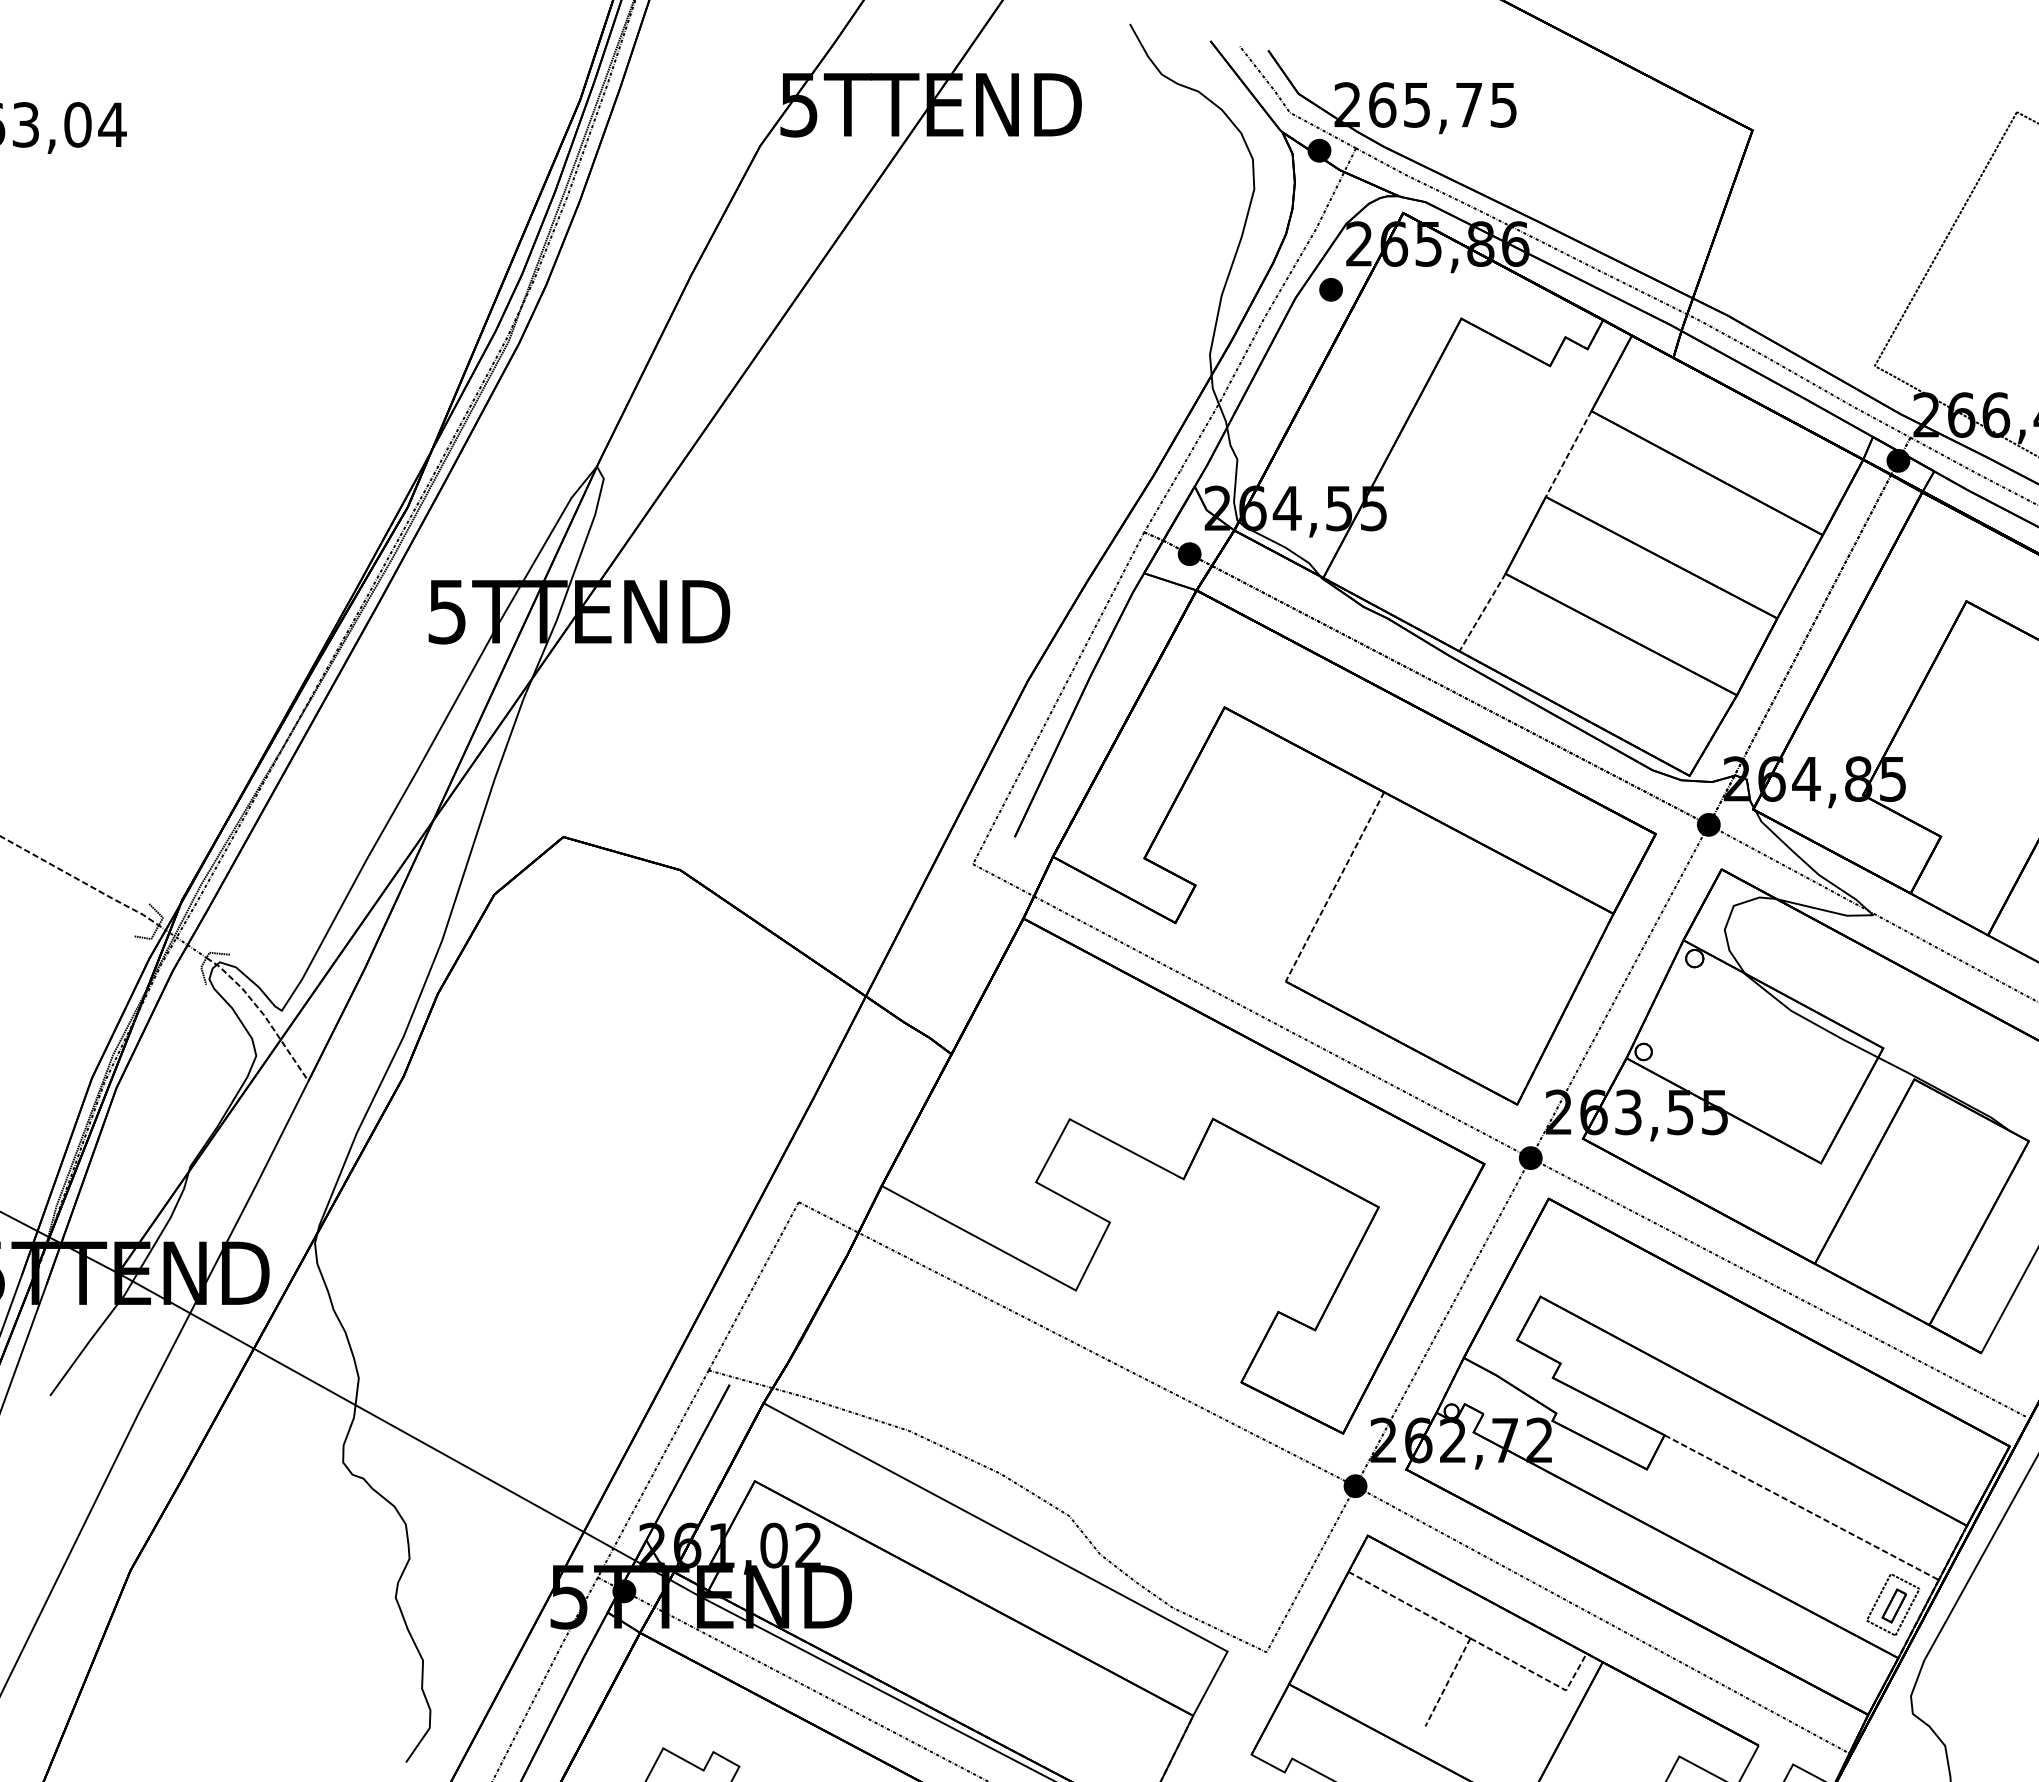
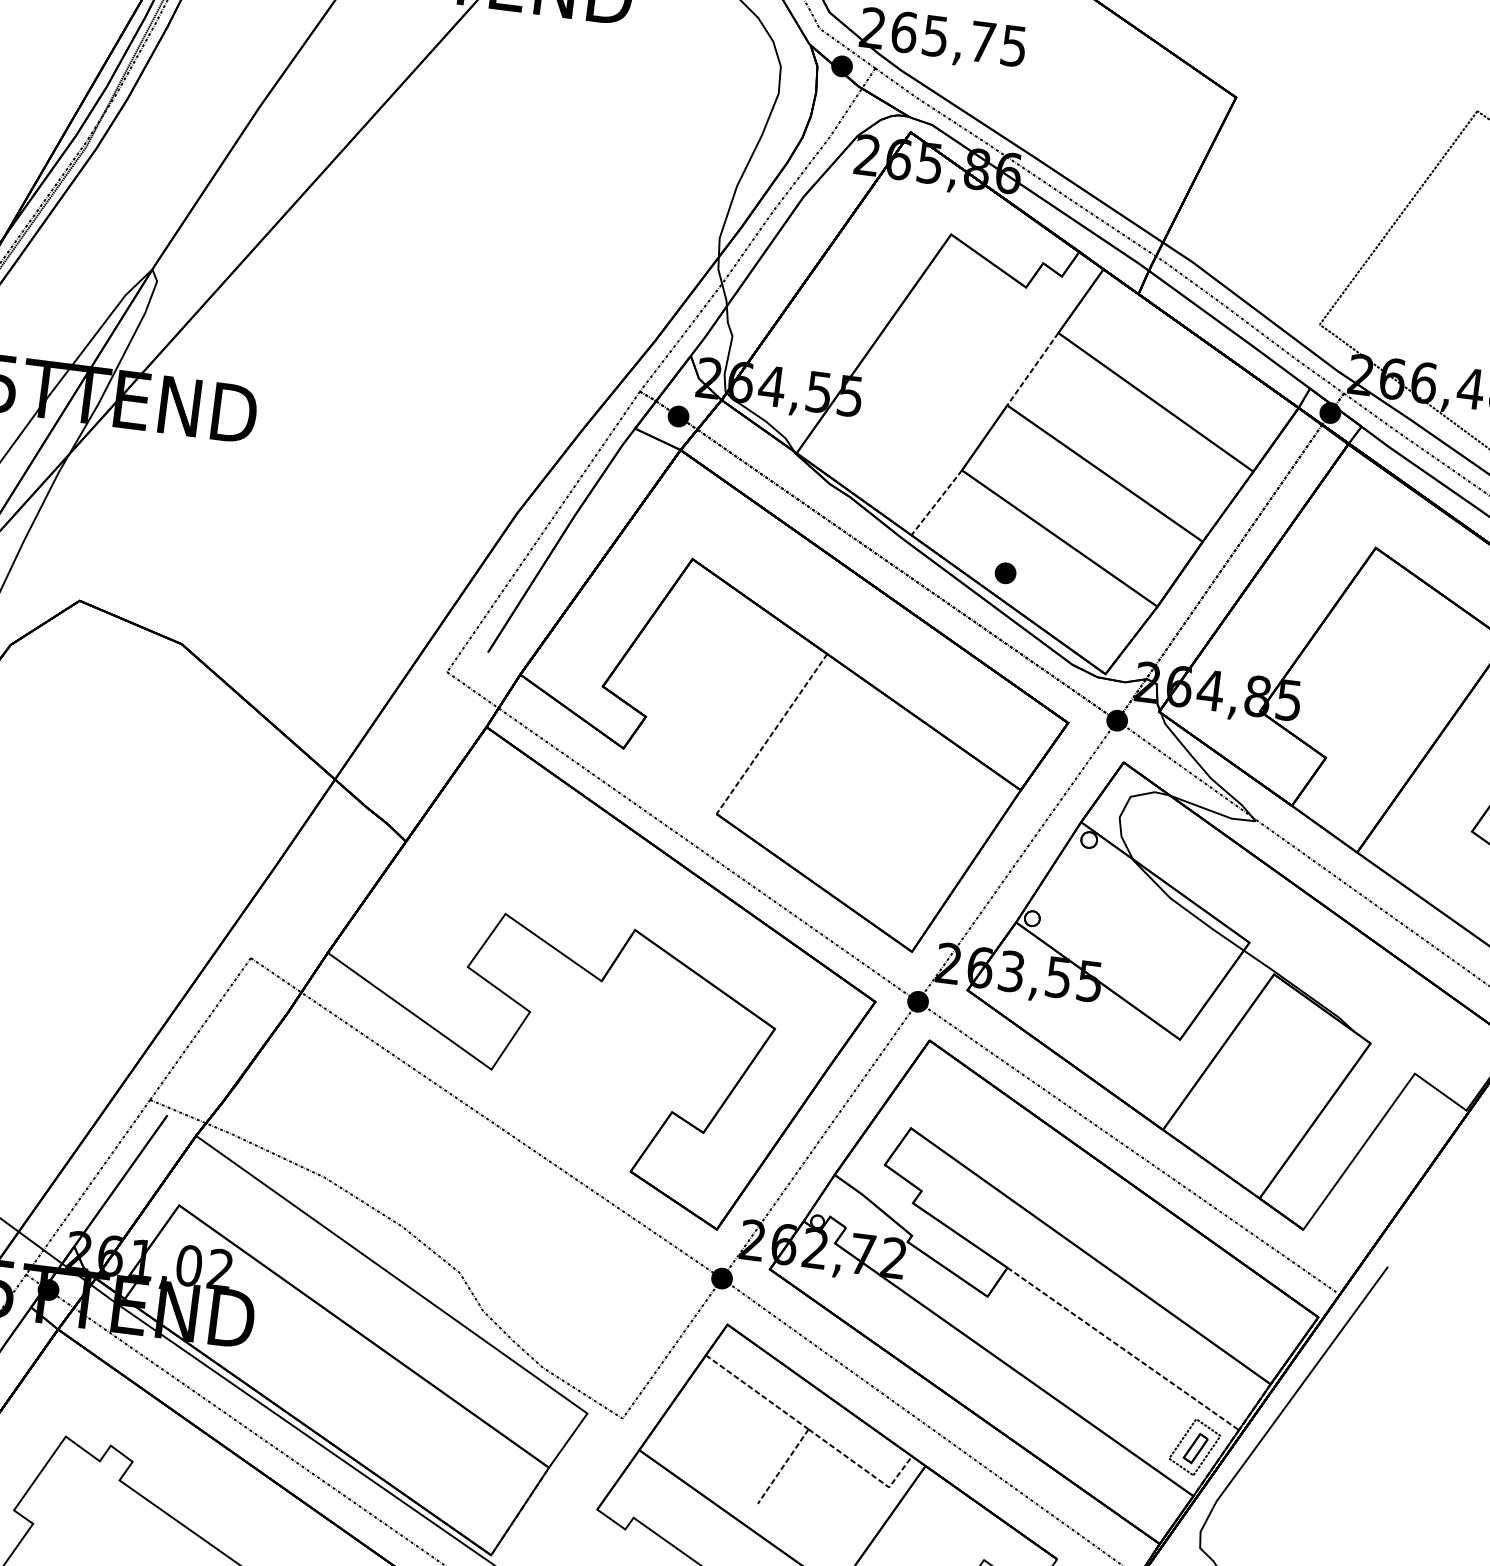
part: (1330, 289) -> (1005, 572), moved

